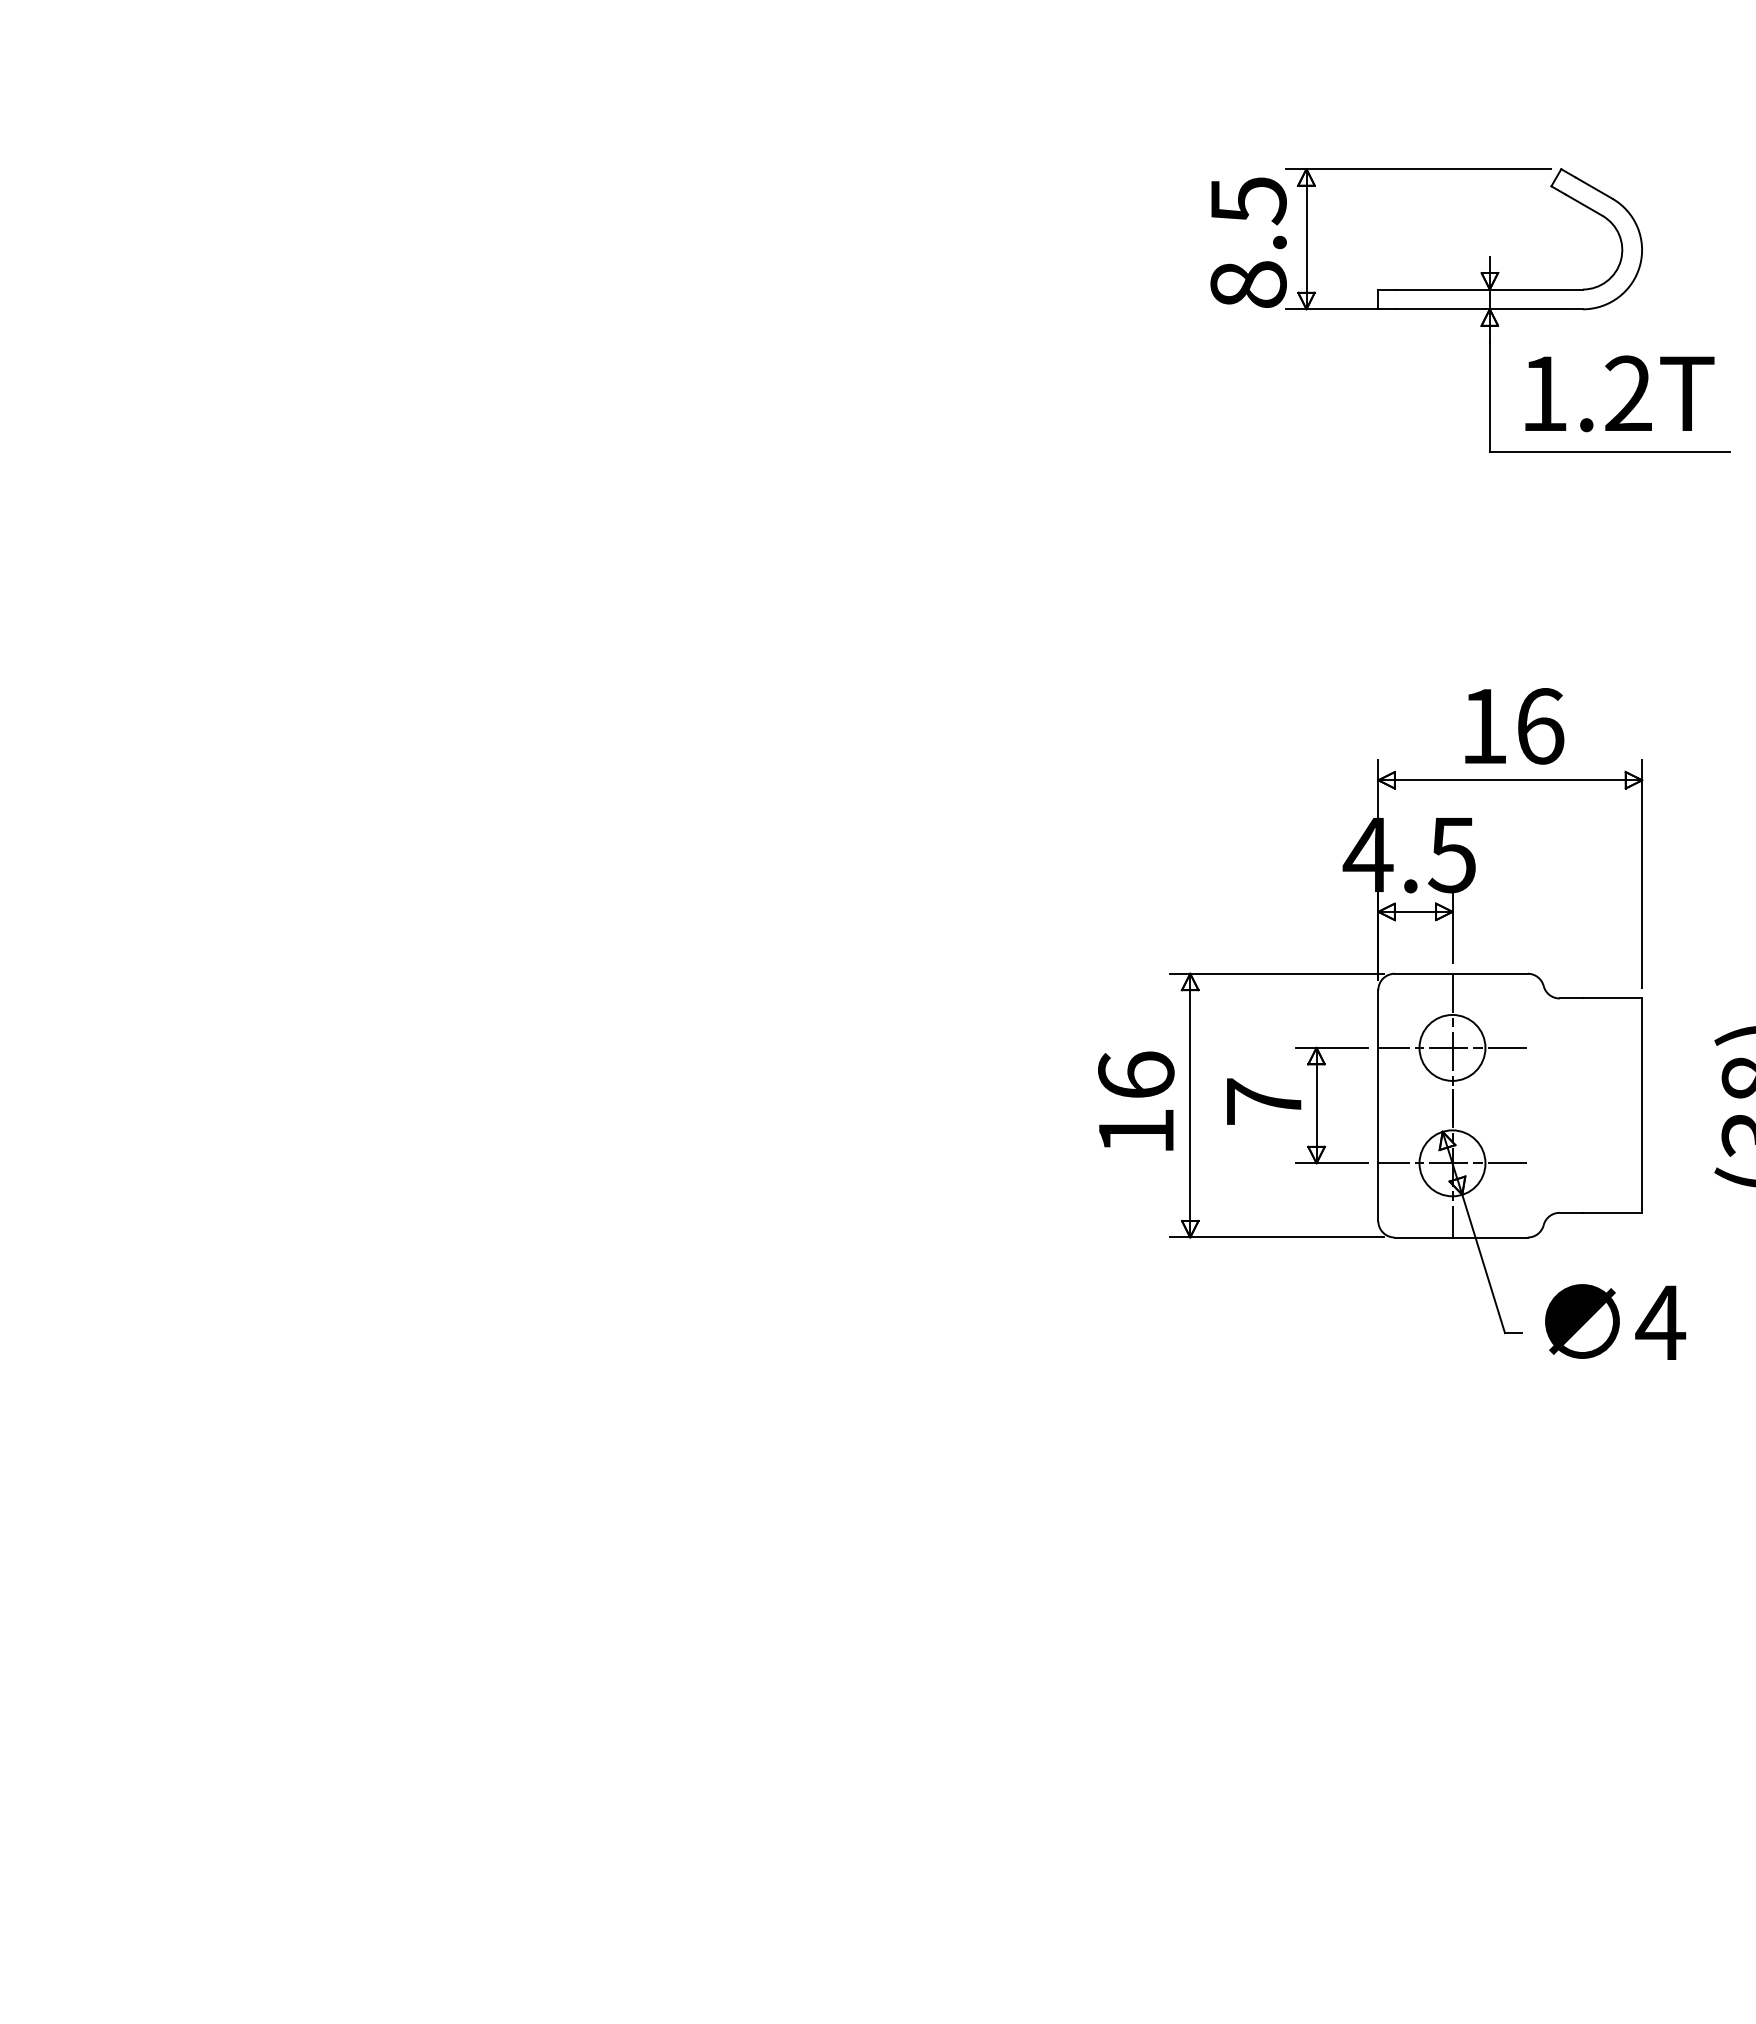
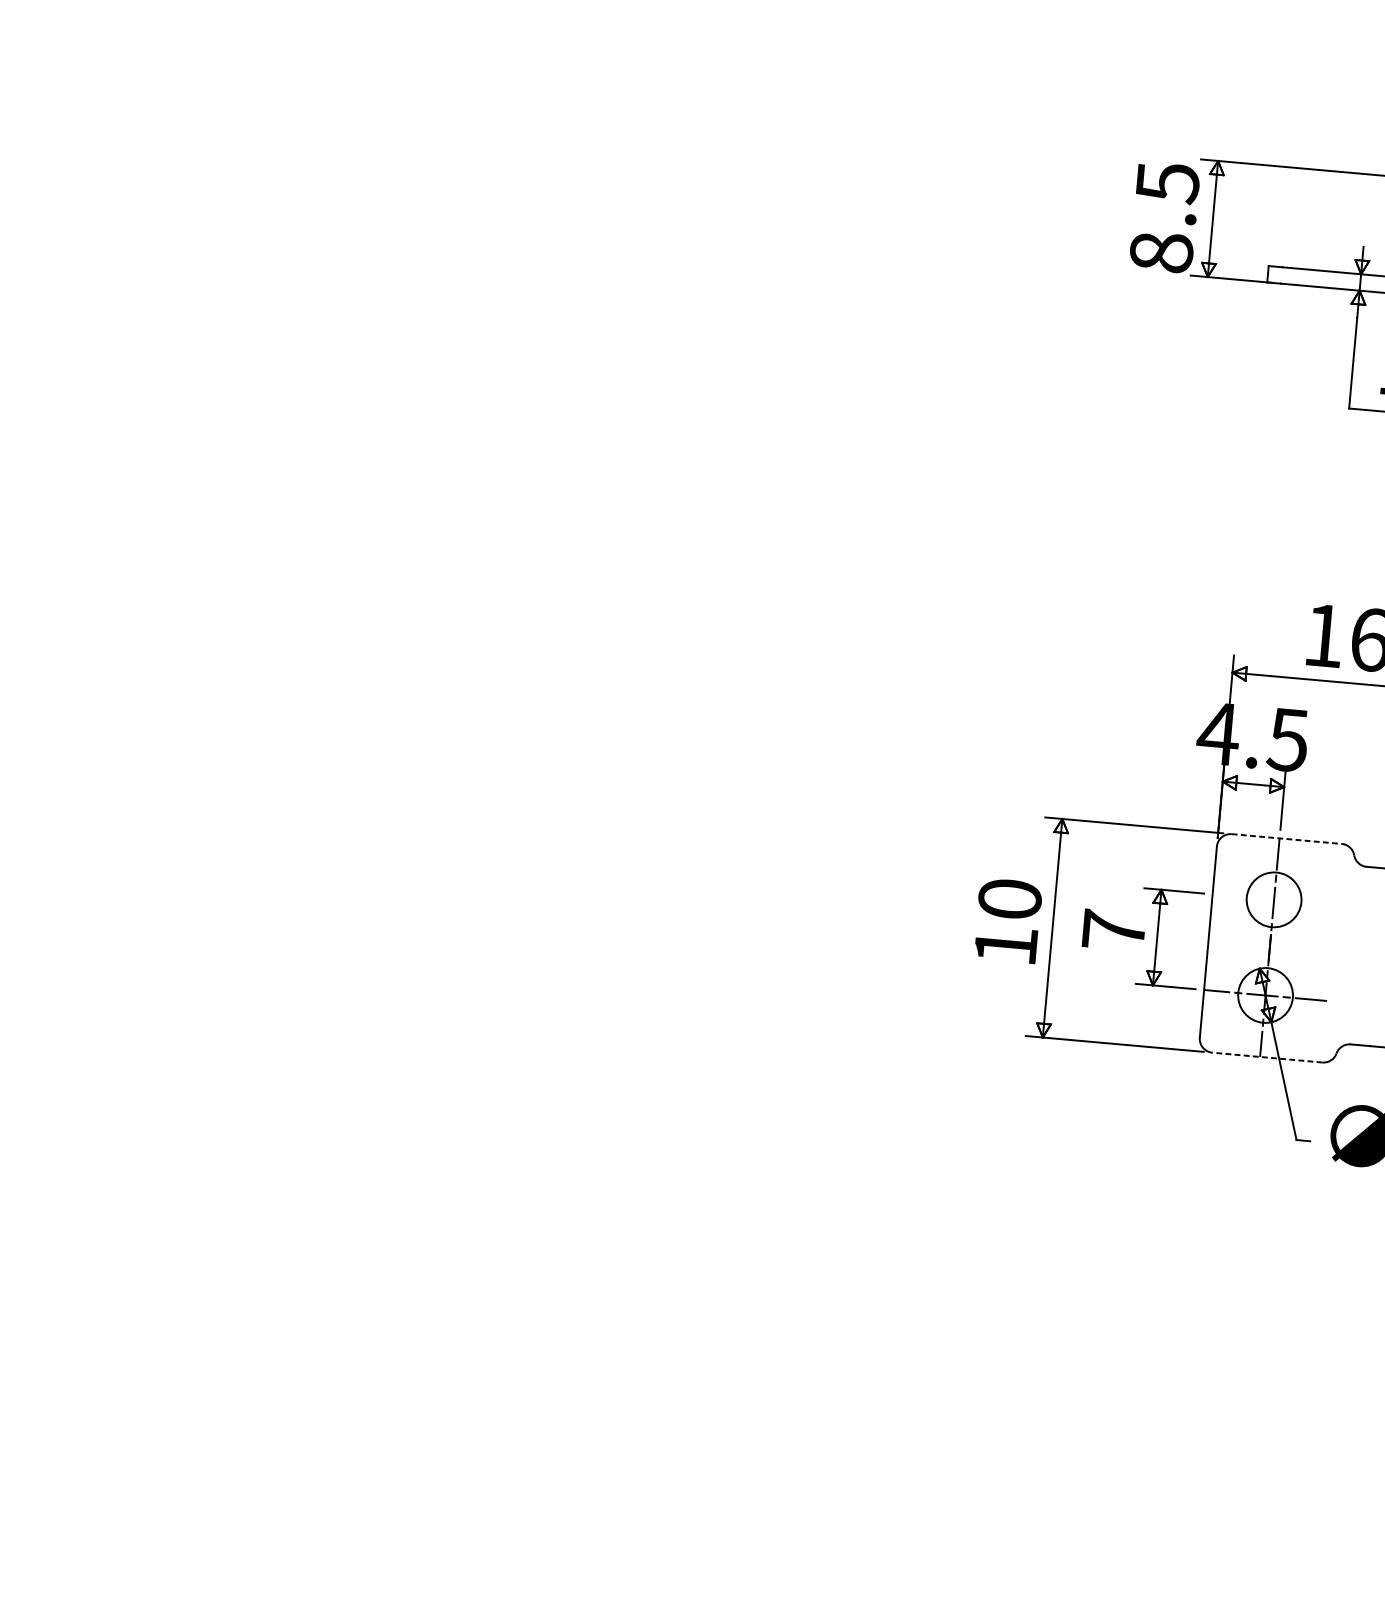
line: (1461, 973) -> (1287, 838), solid -> dashed
line: (1452, 1047) -> (1274, 899), removed
text: (1136, 1074) -> (1010, 898), 16 -> 10
line: (1460, 1237) -> (1266, 1057), solid -> dashed

